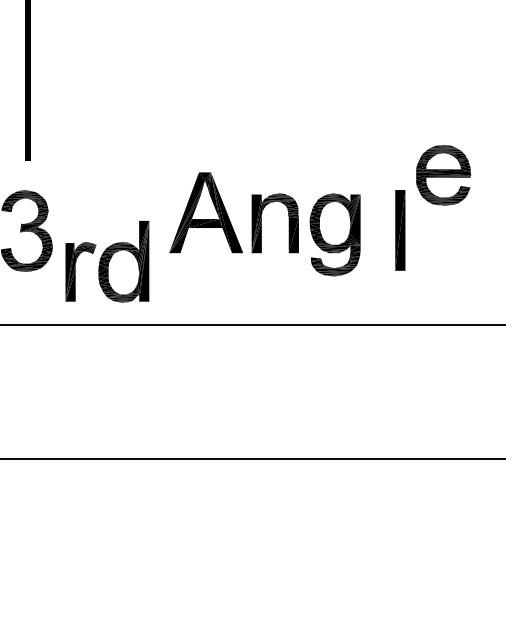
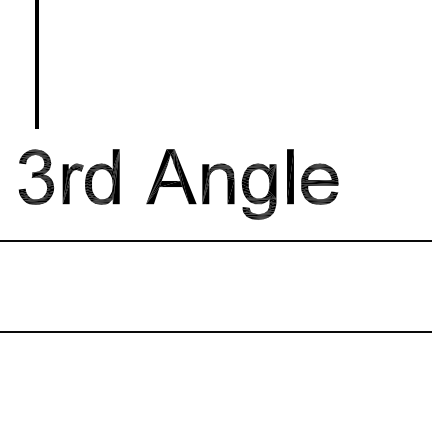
part: (443, 174) -> (319, 183), moved
part: (265, 224) -> (211, 184), moved
part: (106, 261) -> (90, 176), moved

